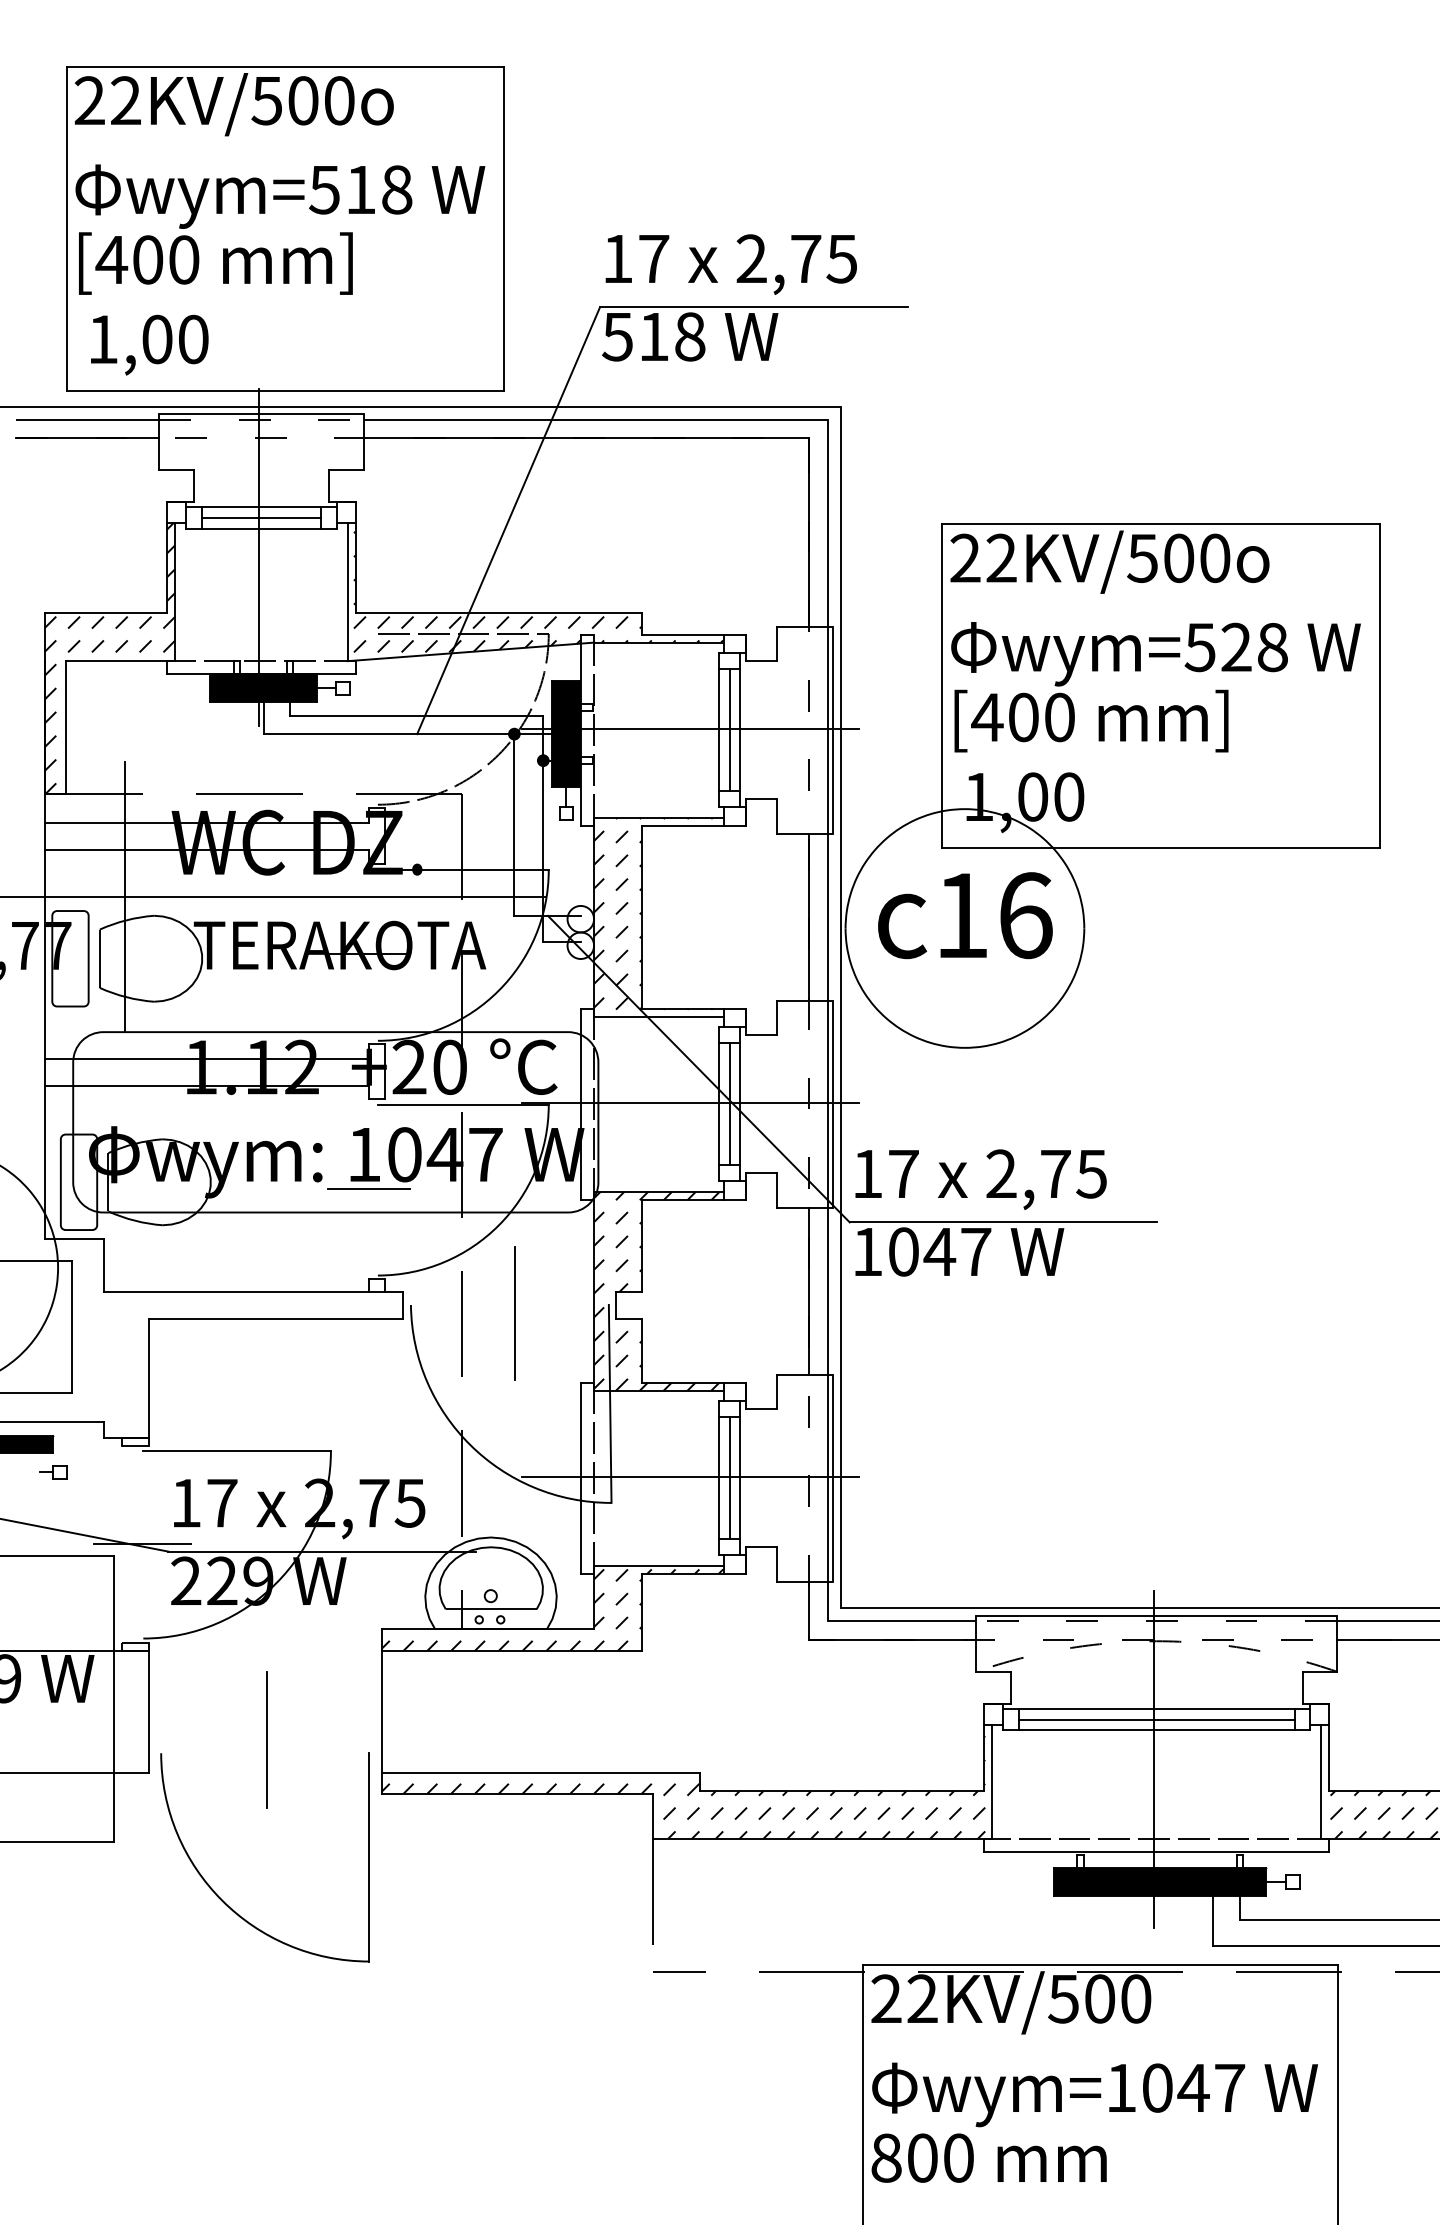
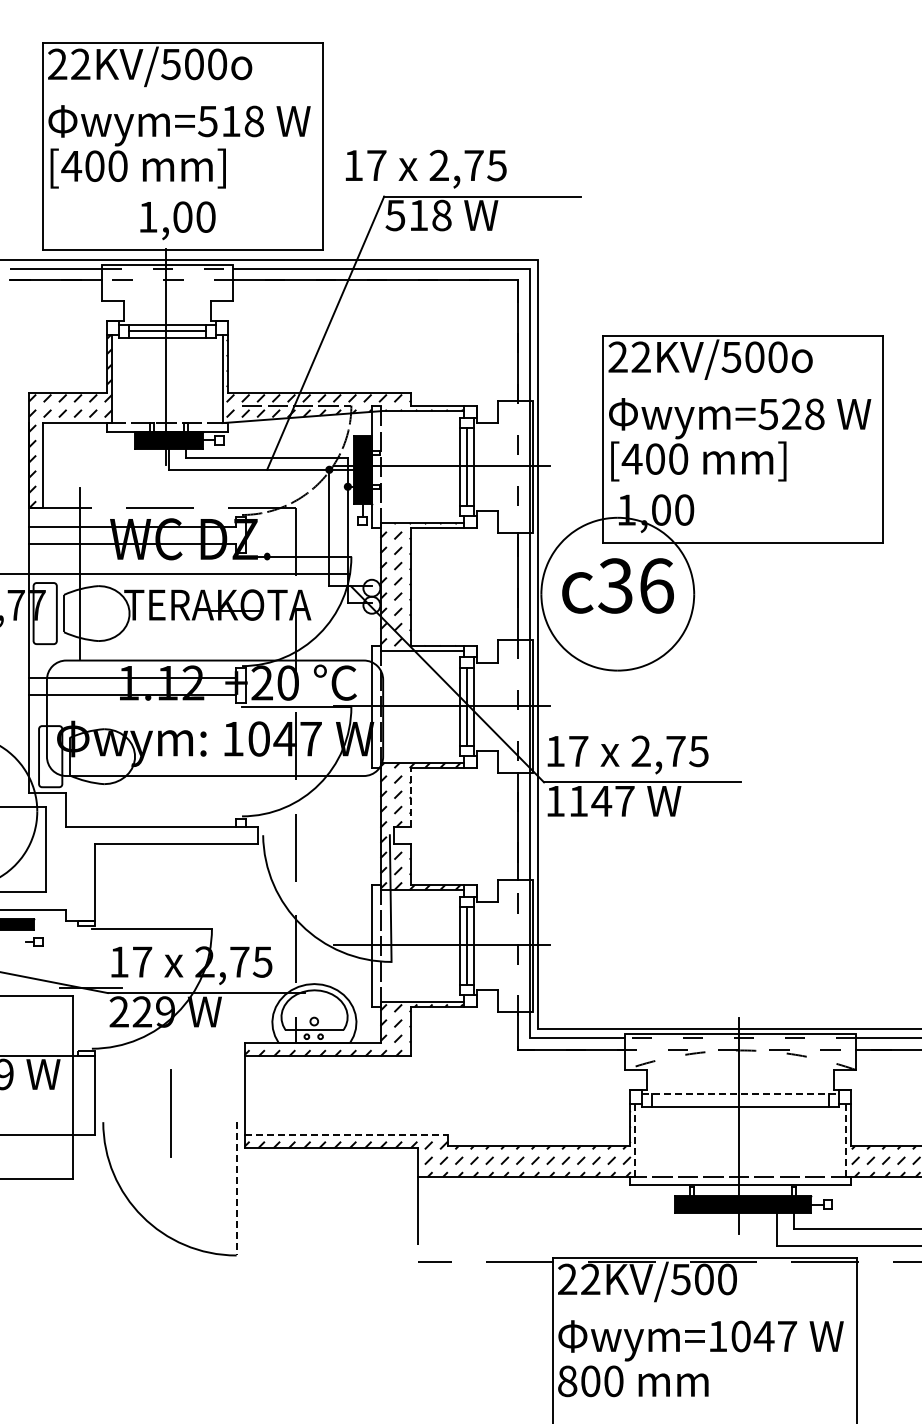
text: (730, 263) -> (425, 168), moved
text: (149, 344) -> (177, 220), moved
text: (961, 914) -> (615, 585), c16 -> c36
line: (367, 1188) -> (235, 760), removed
line: (642, 1246) -> (411, 797), solid -> dashed
text: (903, 1252) -> (578, 801), 1047 -> 1147
line: (514, 1313) -> (329, 840), removed
line: (1158, 1708) -> (741, 1093), solid -> dashed
line: (1156, 1719) -> (740, 1100), removed
line: (541, 1772) -> (346, 1134), solid -> dashed
line: (992, 1781) -> (635, 1140), solid -> dashed
line: (1320, 1781) -> (845, 1140), solid -> dashed
line: (369, 1856) -> (236, 1188), solid -> dashed

